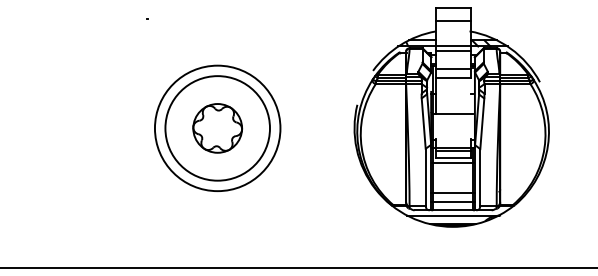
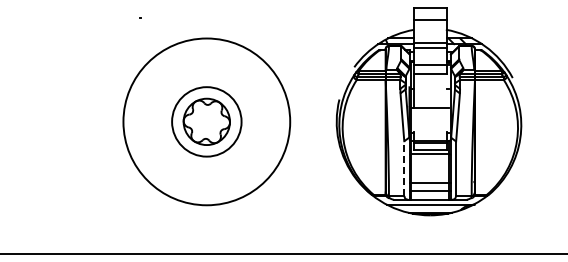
circle: (217, 127) -> (206, 121), size x0.7
circle: (217, 127) -> (206, 121), size x1.4
line: (425, 177) -> (404, 168), solid -> dashed

